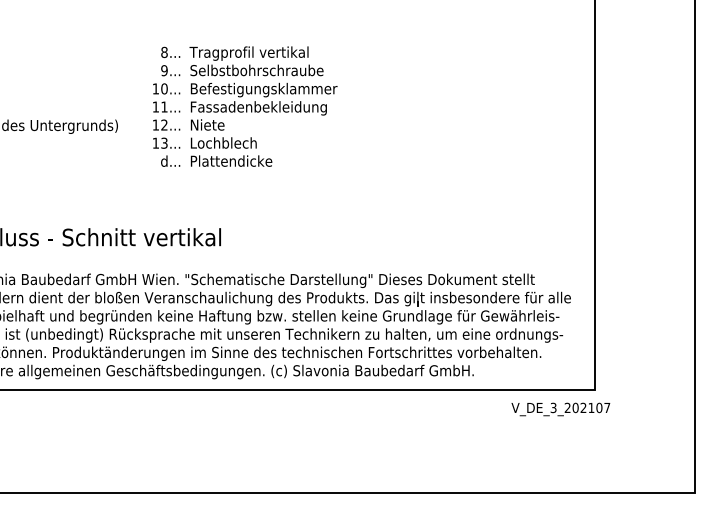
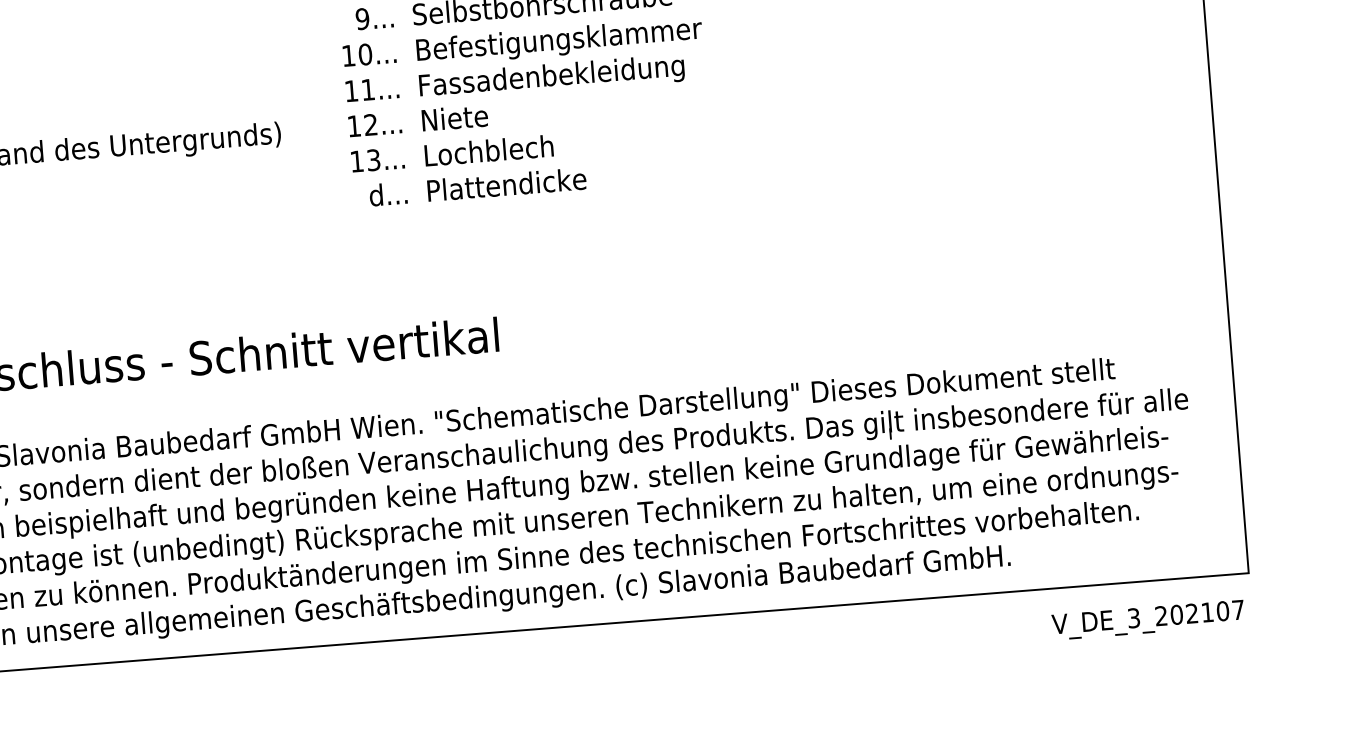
text: (560, 409) -> (1147, 620), moved

